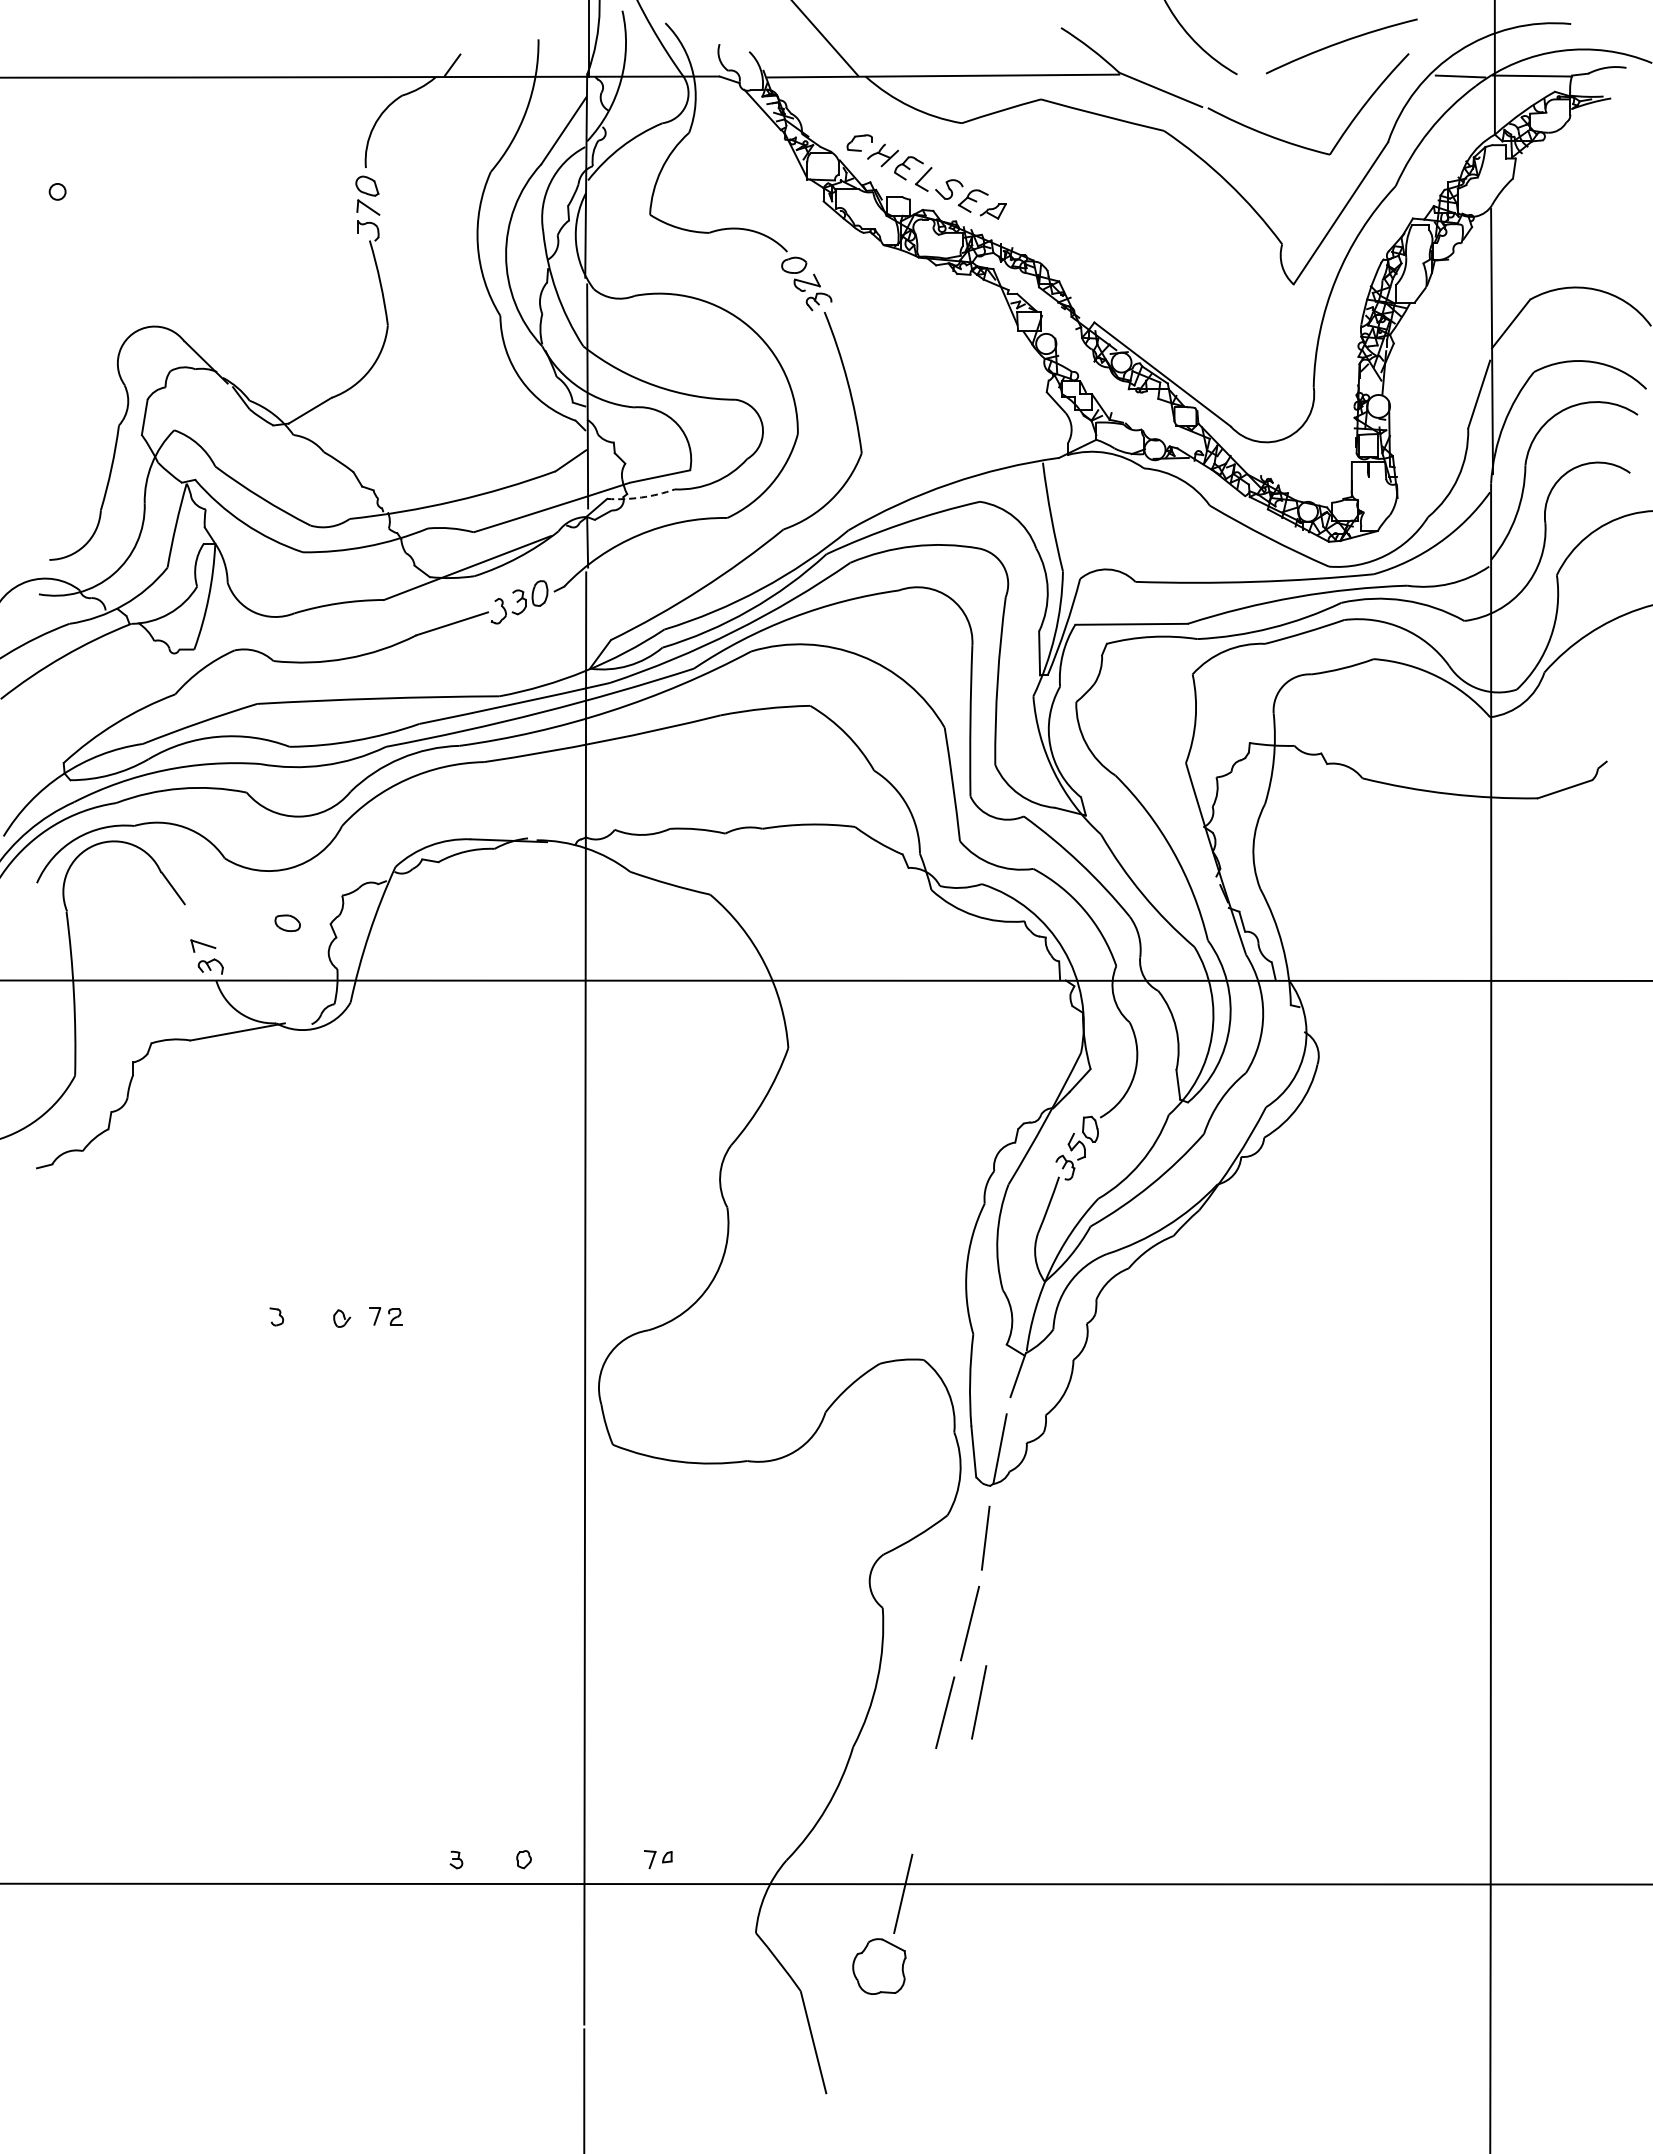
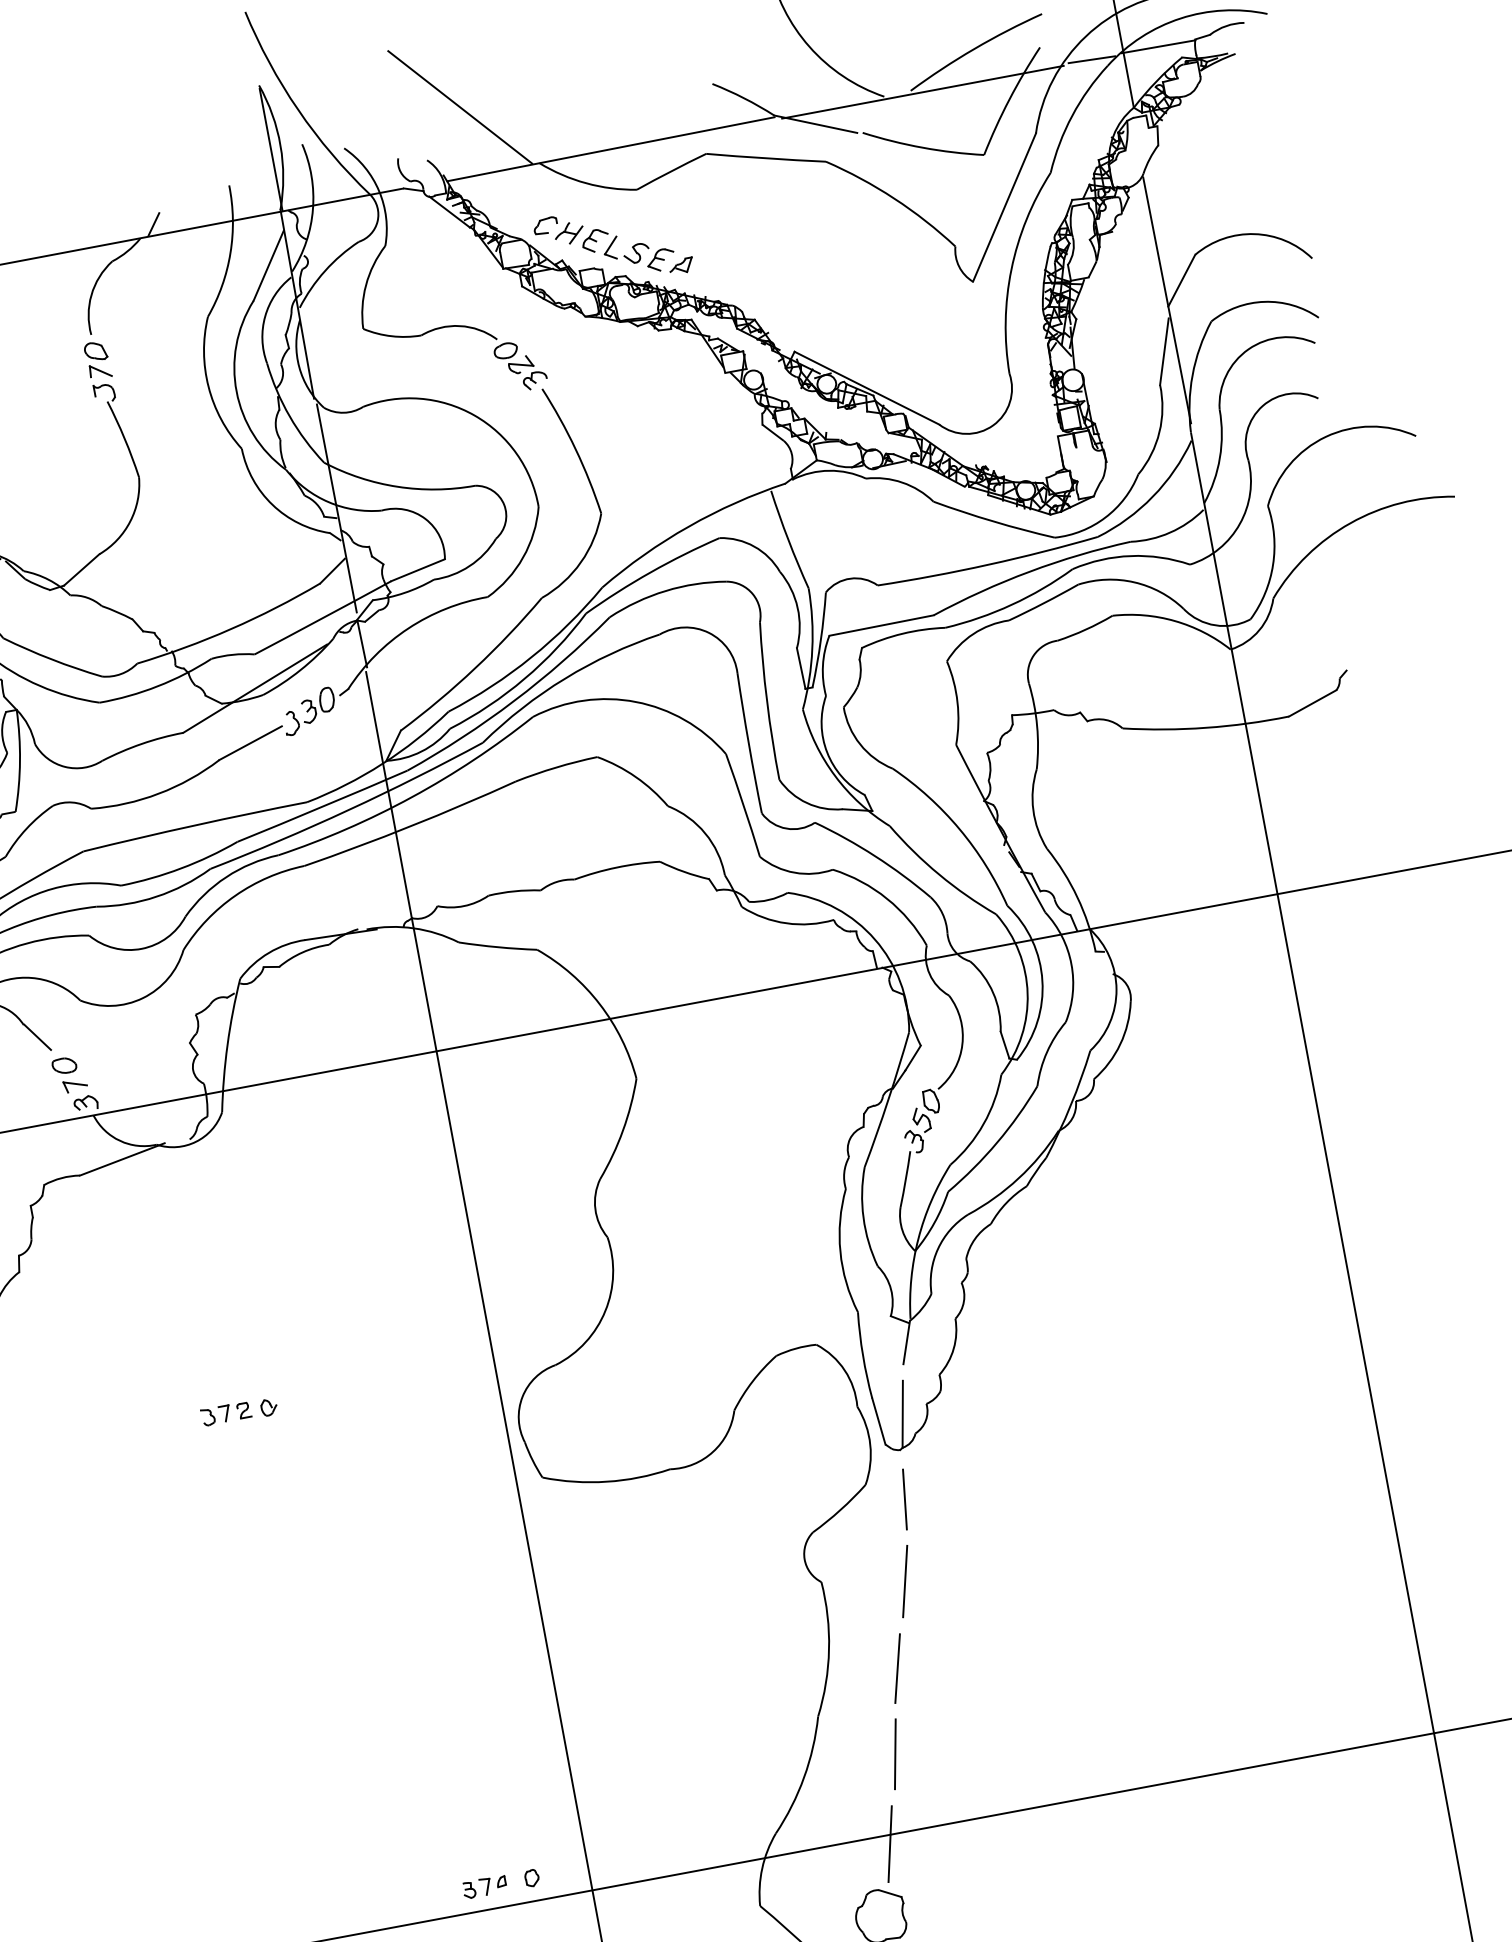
line: (1278, 77) -> (922, 92), added
arc: (641, 497) -> (404, 592), dashed -> solid
part: (287, 922) -> (64, 1065), moved
part: (385, 1316) -> (234, 1411), moved
line: (979, 1702) -> (895, 1754), moved
part: (658, 1859) -> (493, 1885), moved

